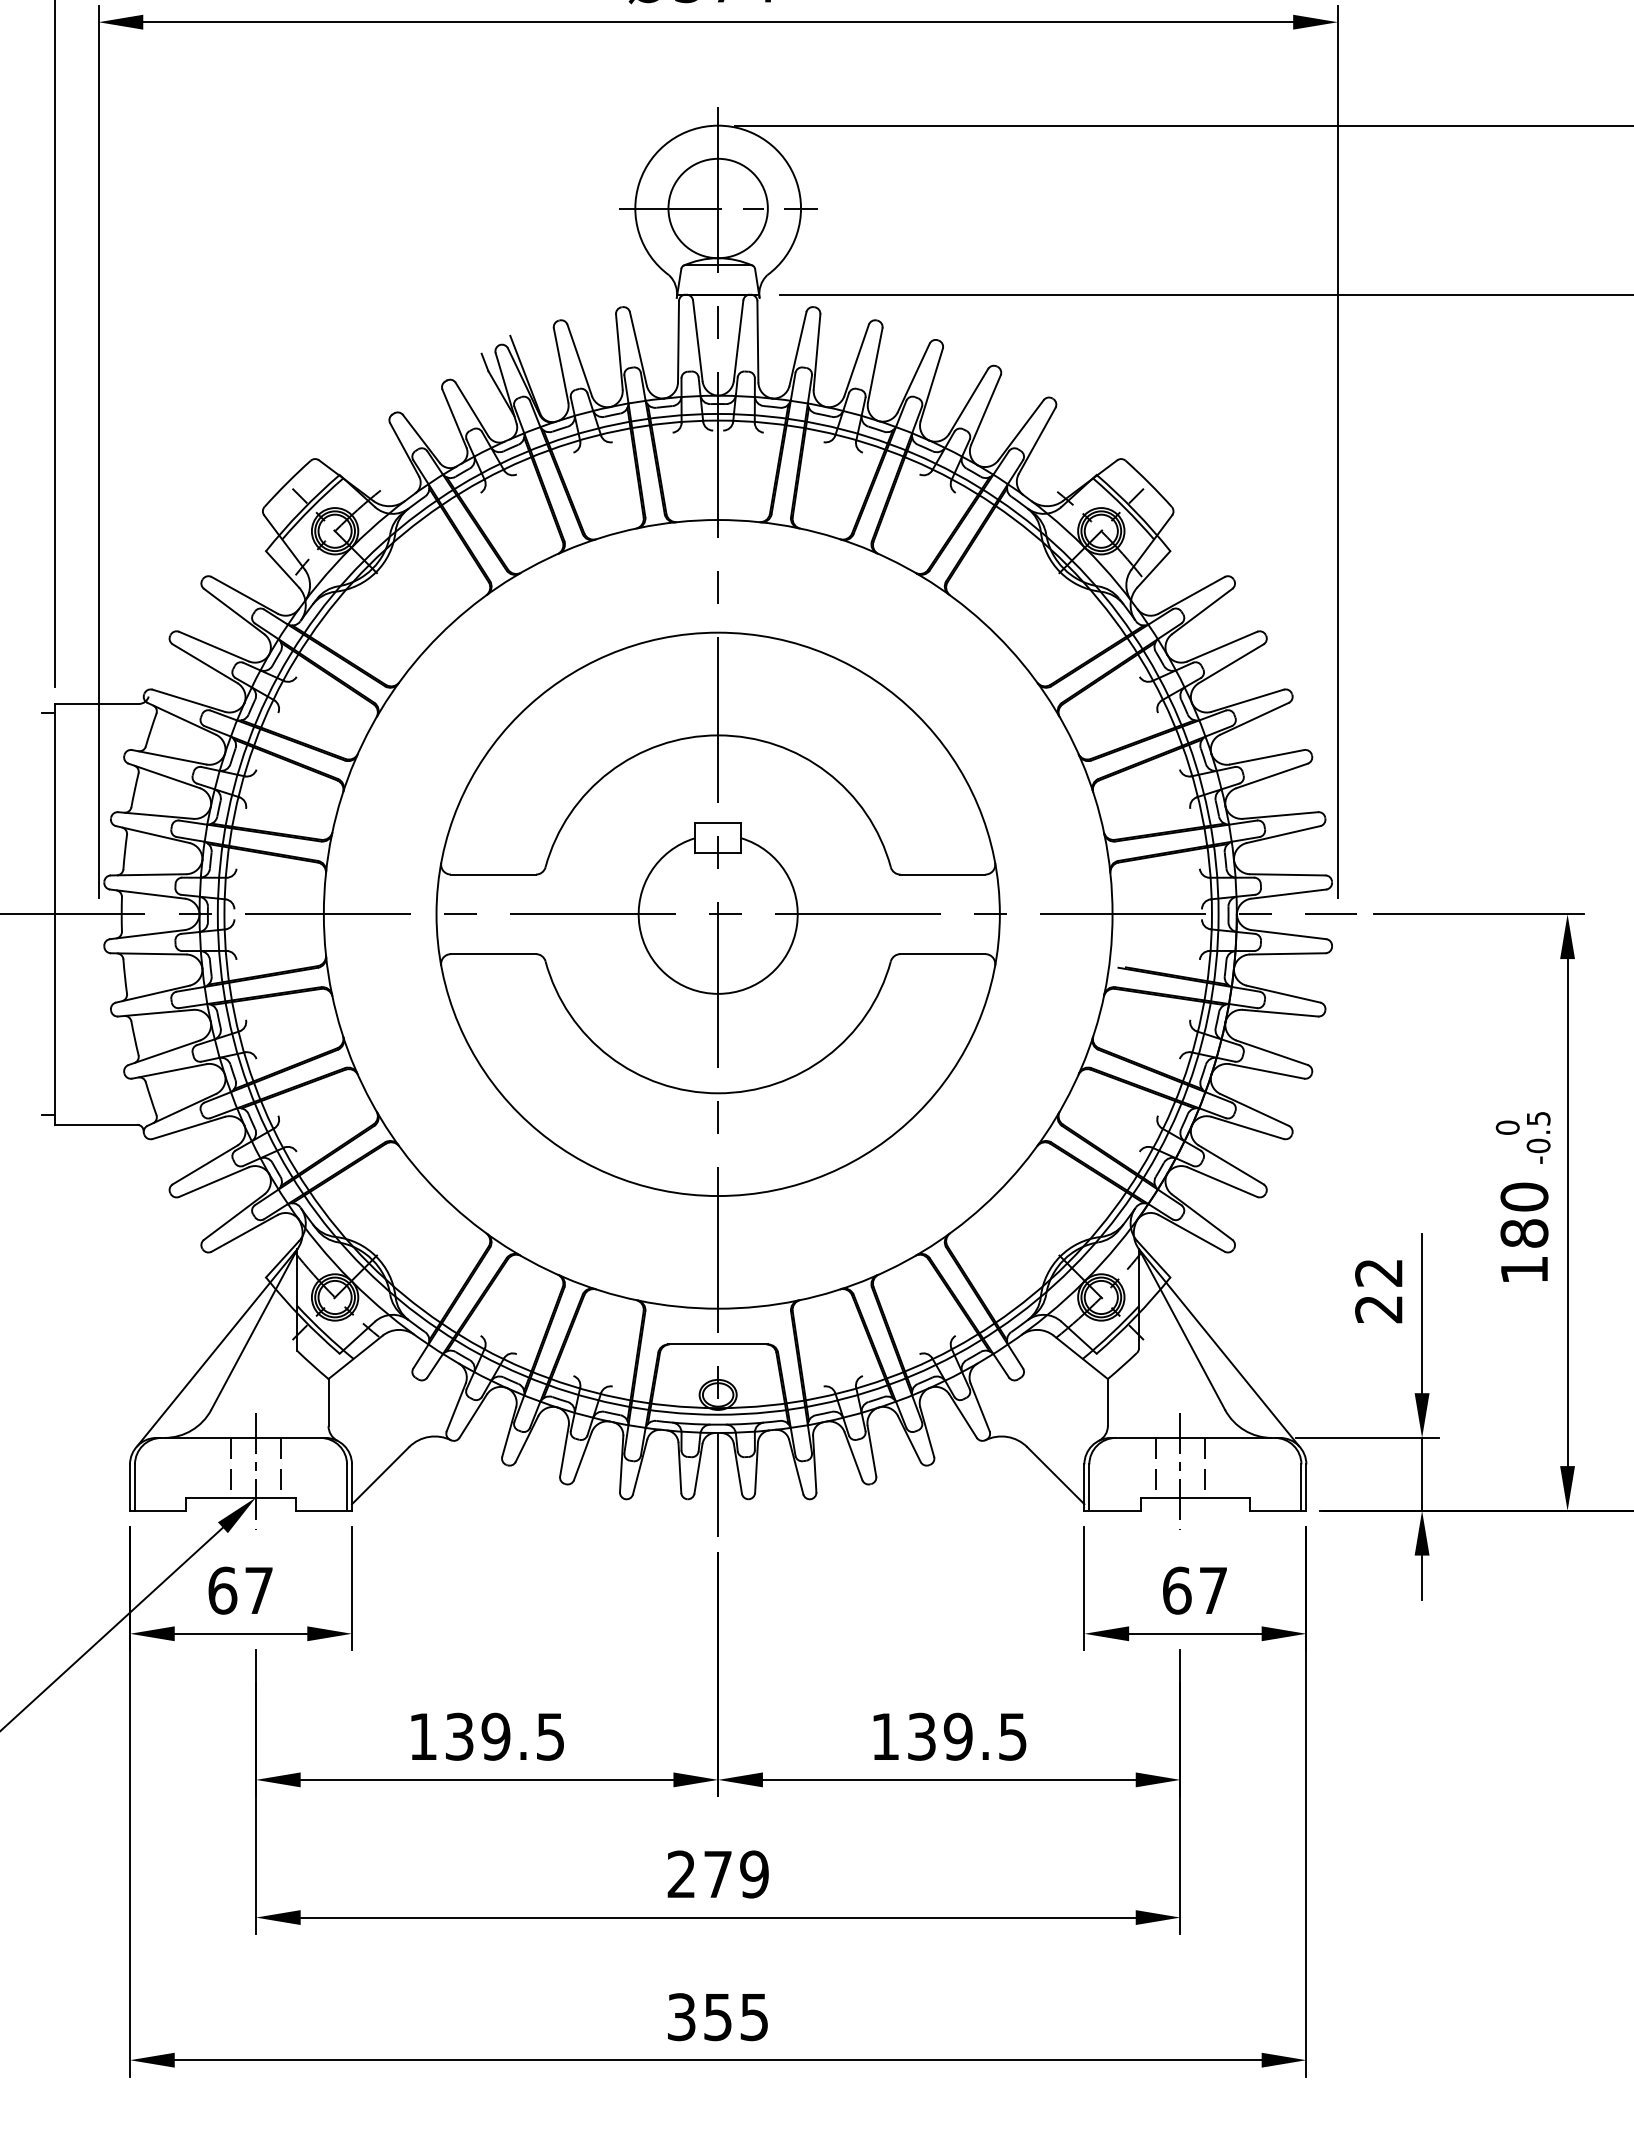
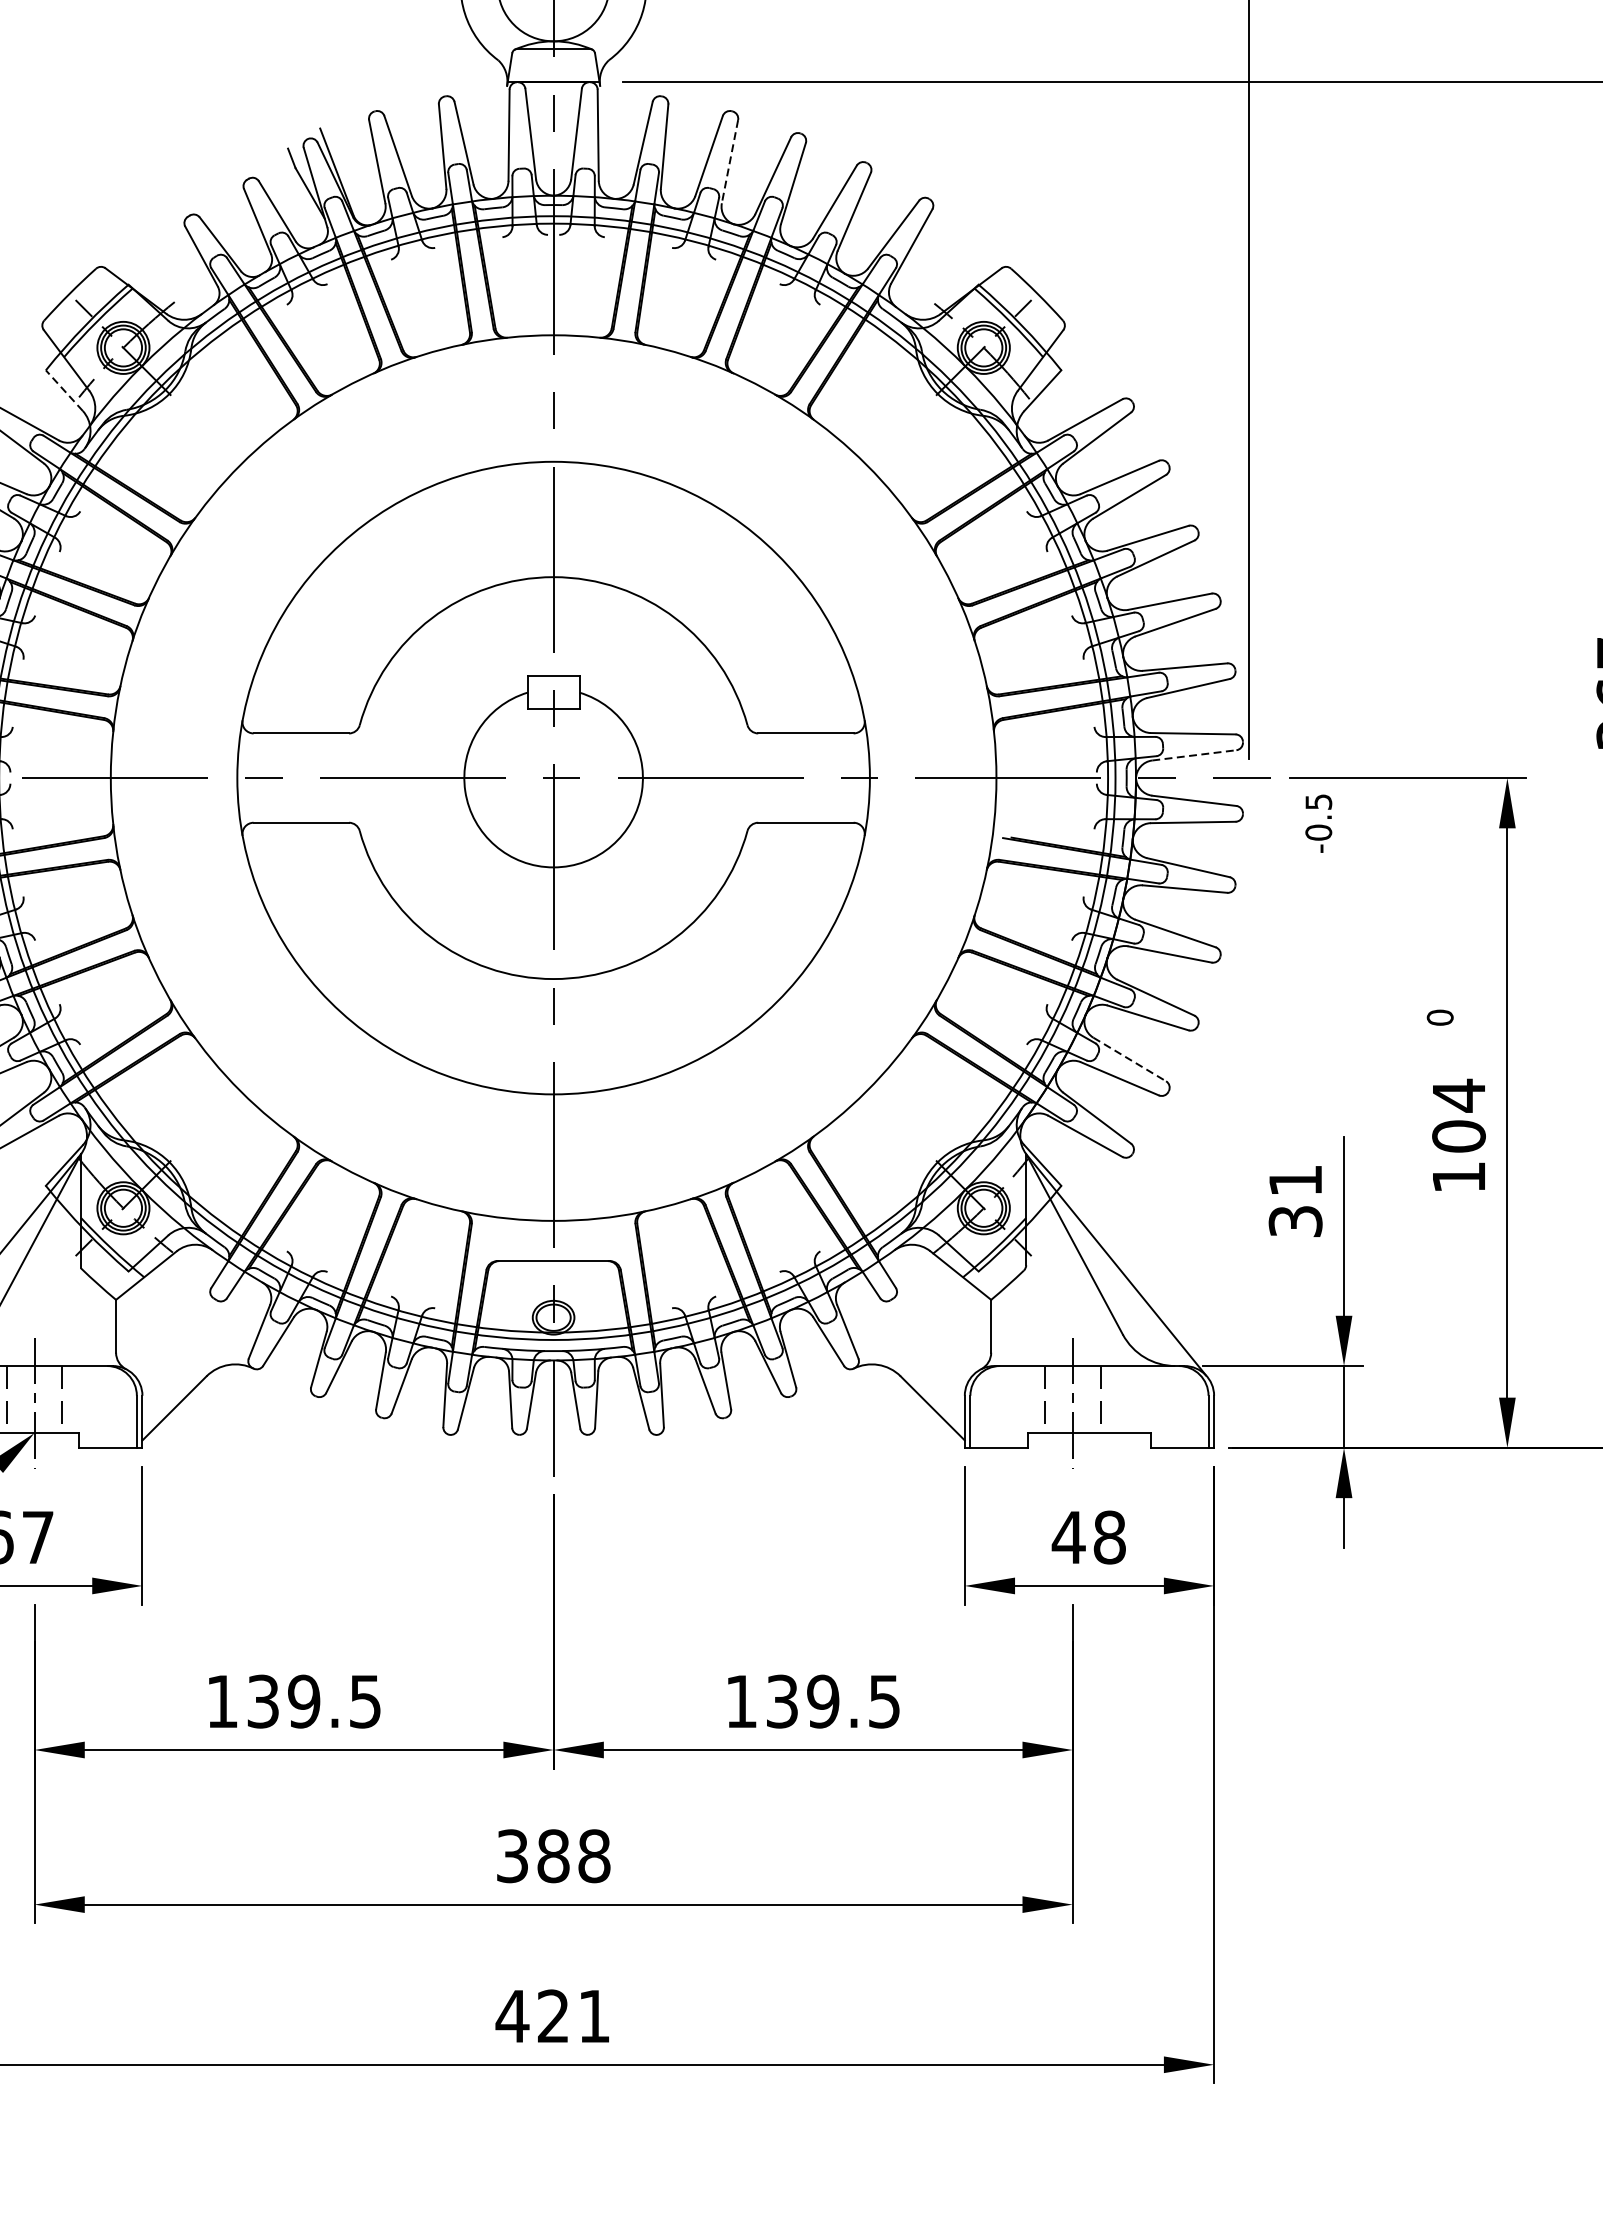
line: (875, 365) -> (730, 161), solid -> dashed
line: (282, 568) -> (64, 389), solid -> dashed
line: (1288, 894) -> (1194, 755), solid -> dashed
text: (1538, 1137) -> (1318, 823), moved
line: (1231, 1164) -> (1130, 1058), solid -> dashed
text: (1524, 1214) -> (1459, 1115), 180 -> 104
text: (1379, 1291) -> (1296, 1201), 22 -> 31
text: (1194, 1590) -> (1088, 1537), 67 -> 48
text: (717, 1874) -> (552, 1856), 279 -> 388
text: (716, 2017) -> (551, 2016), 355 -> 421

